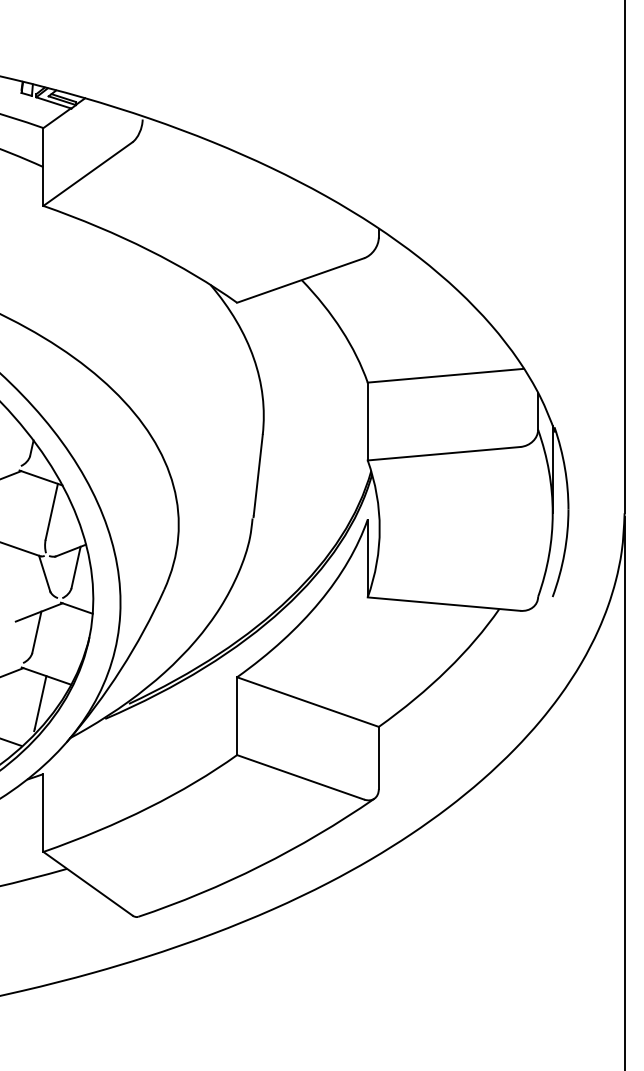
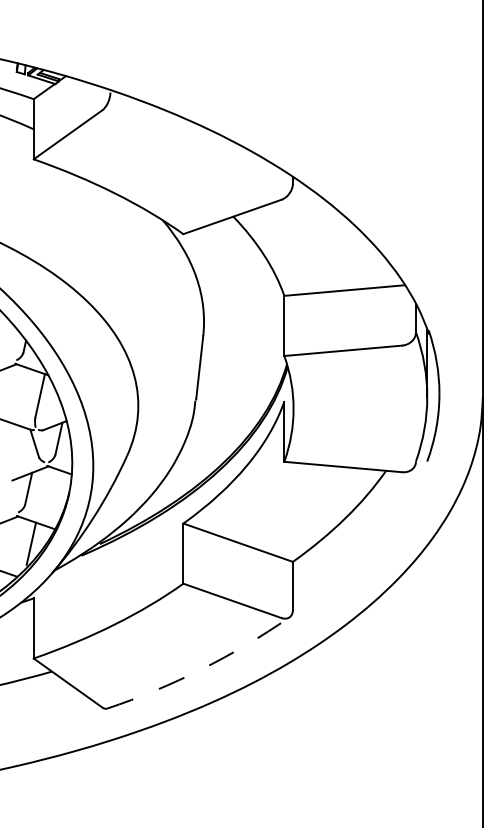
arc: (260, 866) -> (201, 669), solid -> dashed

